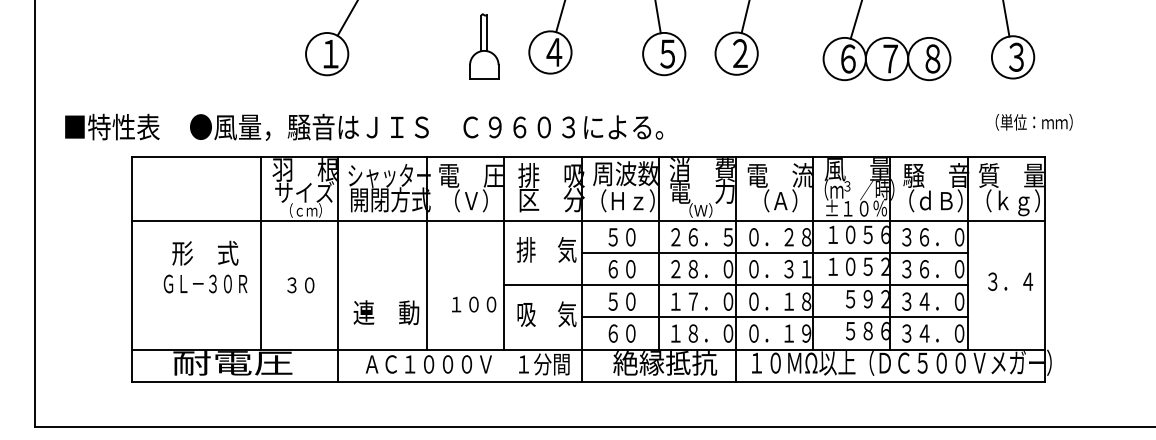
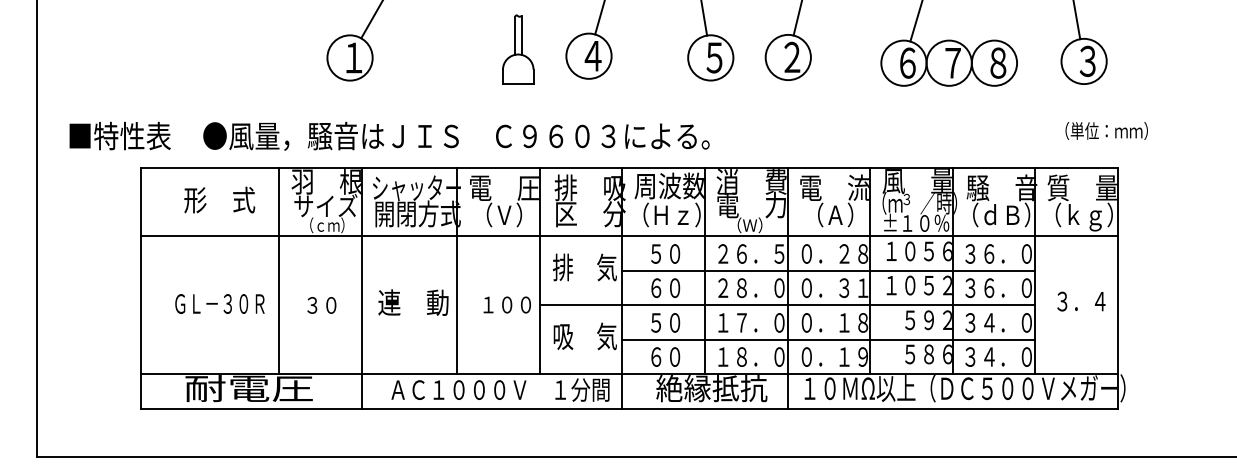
text: (205, 252) -> (219, 199), moved
text: (473, 304) -> (506, 304), moved
text: (386, 312) -> (413, 302), moved

